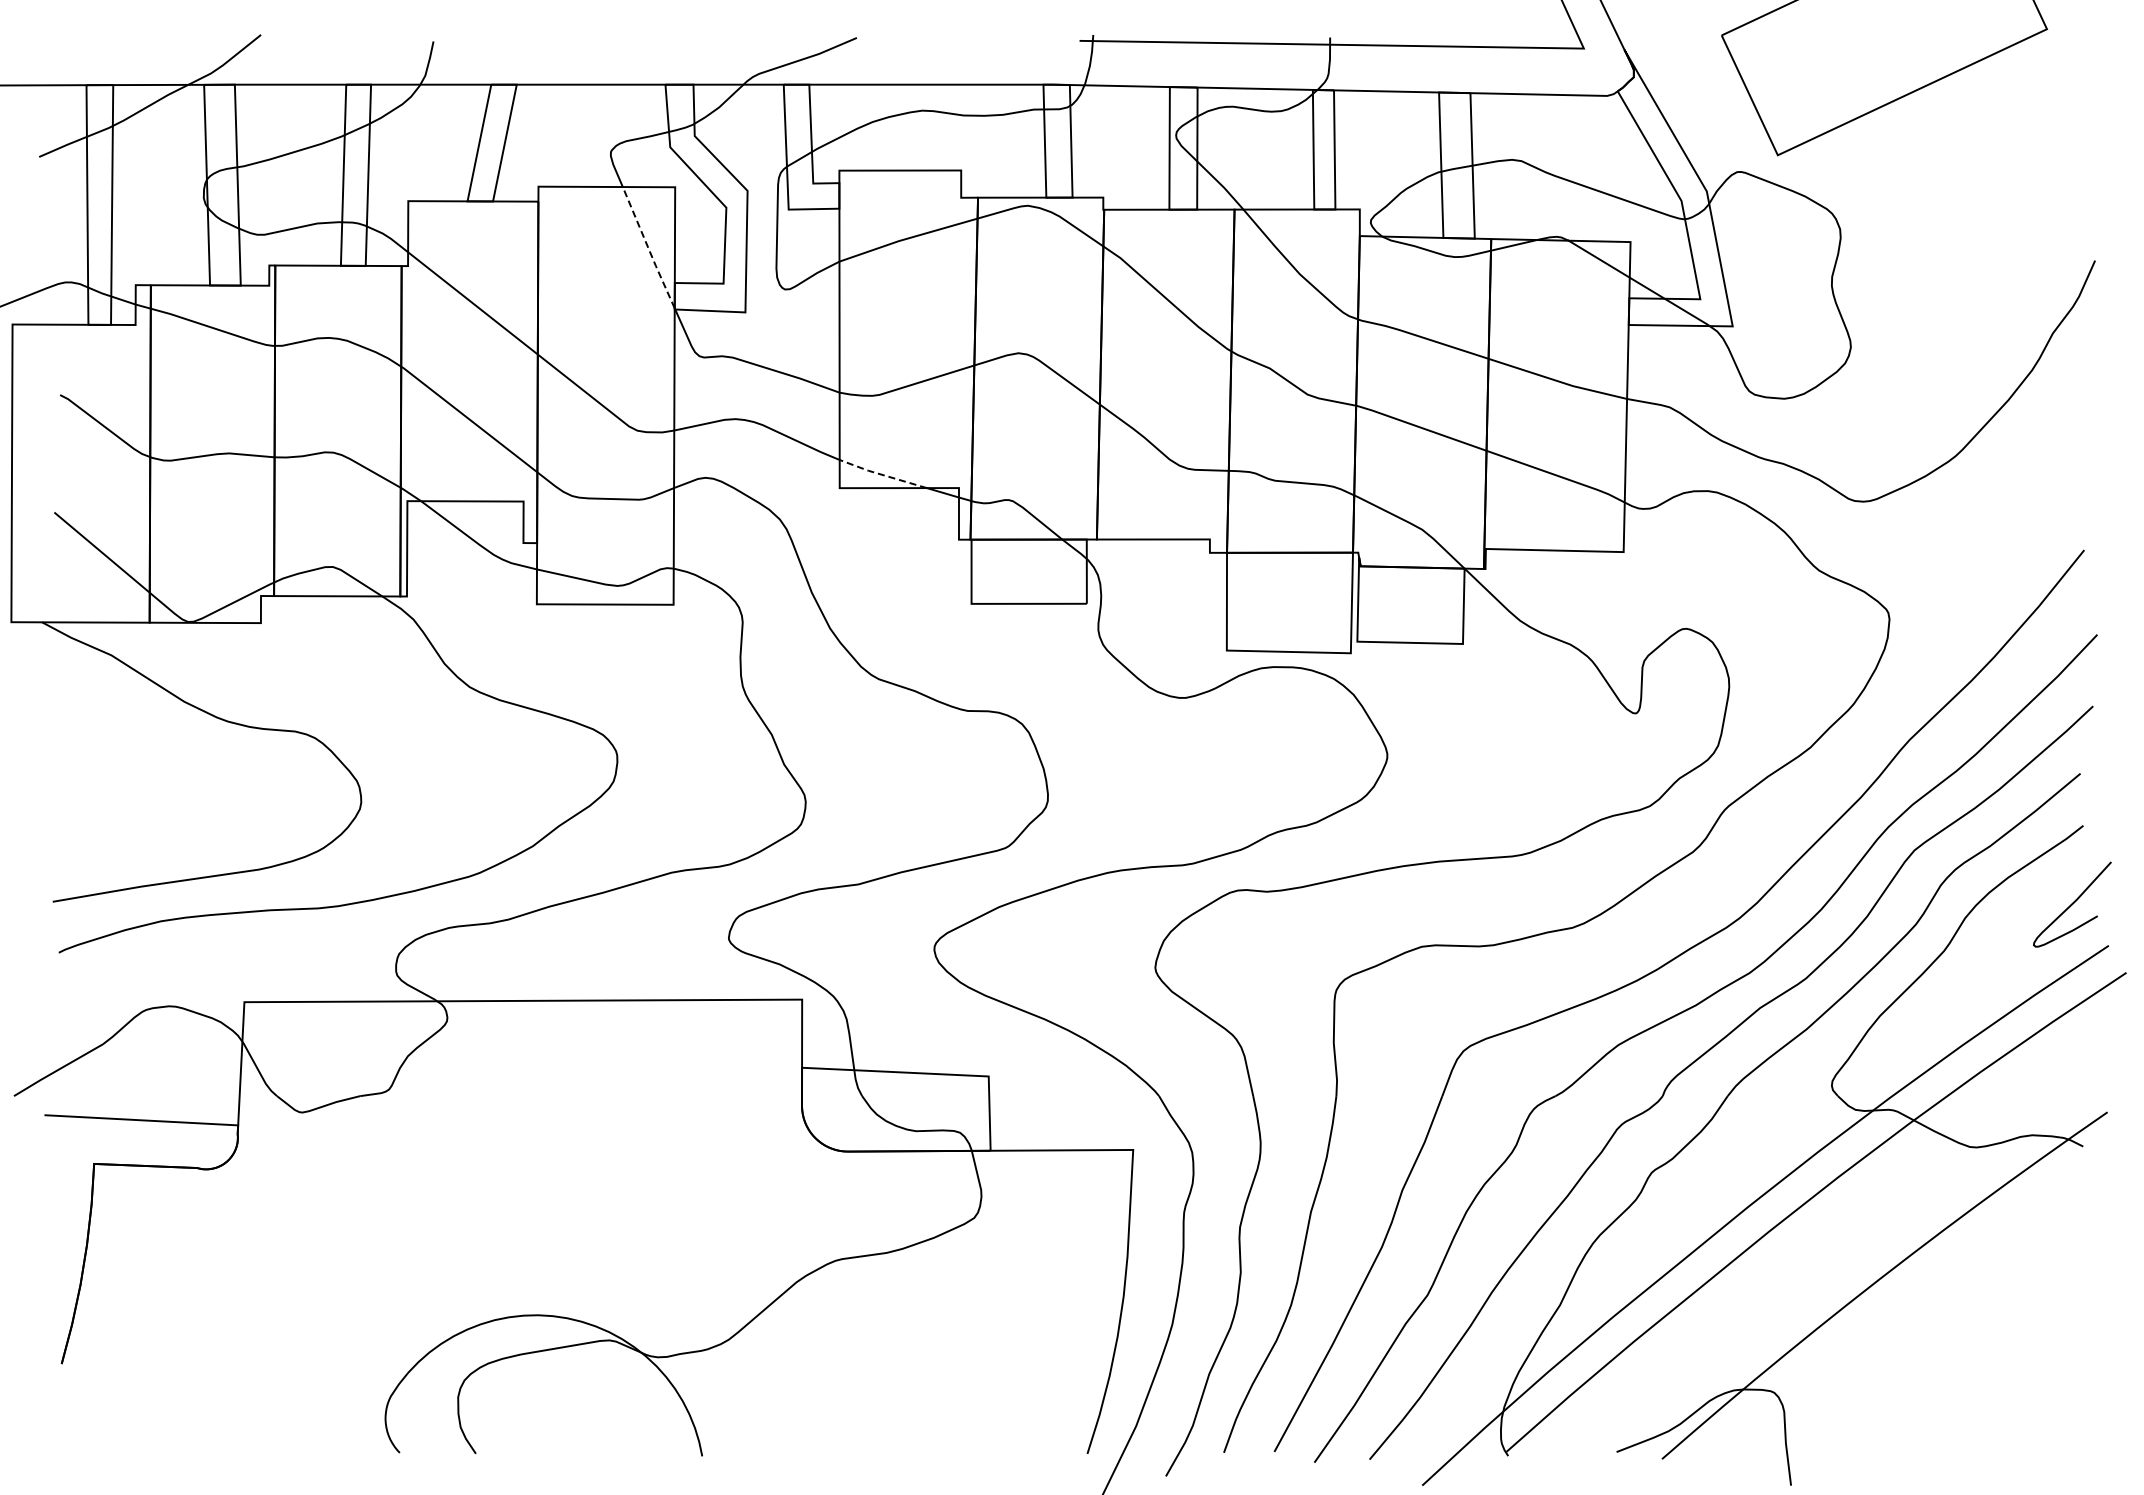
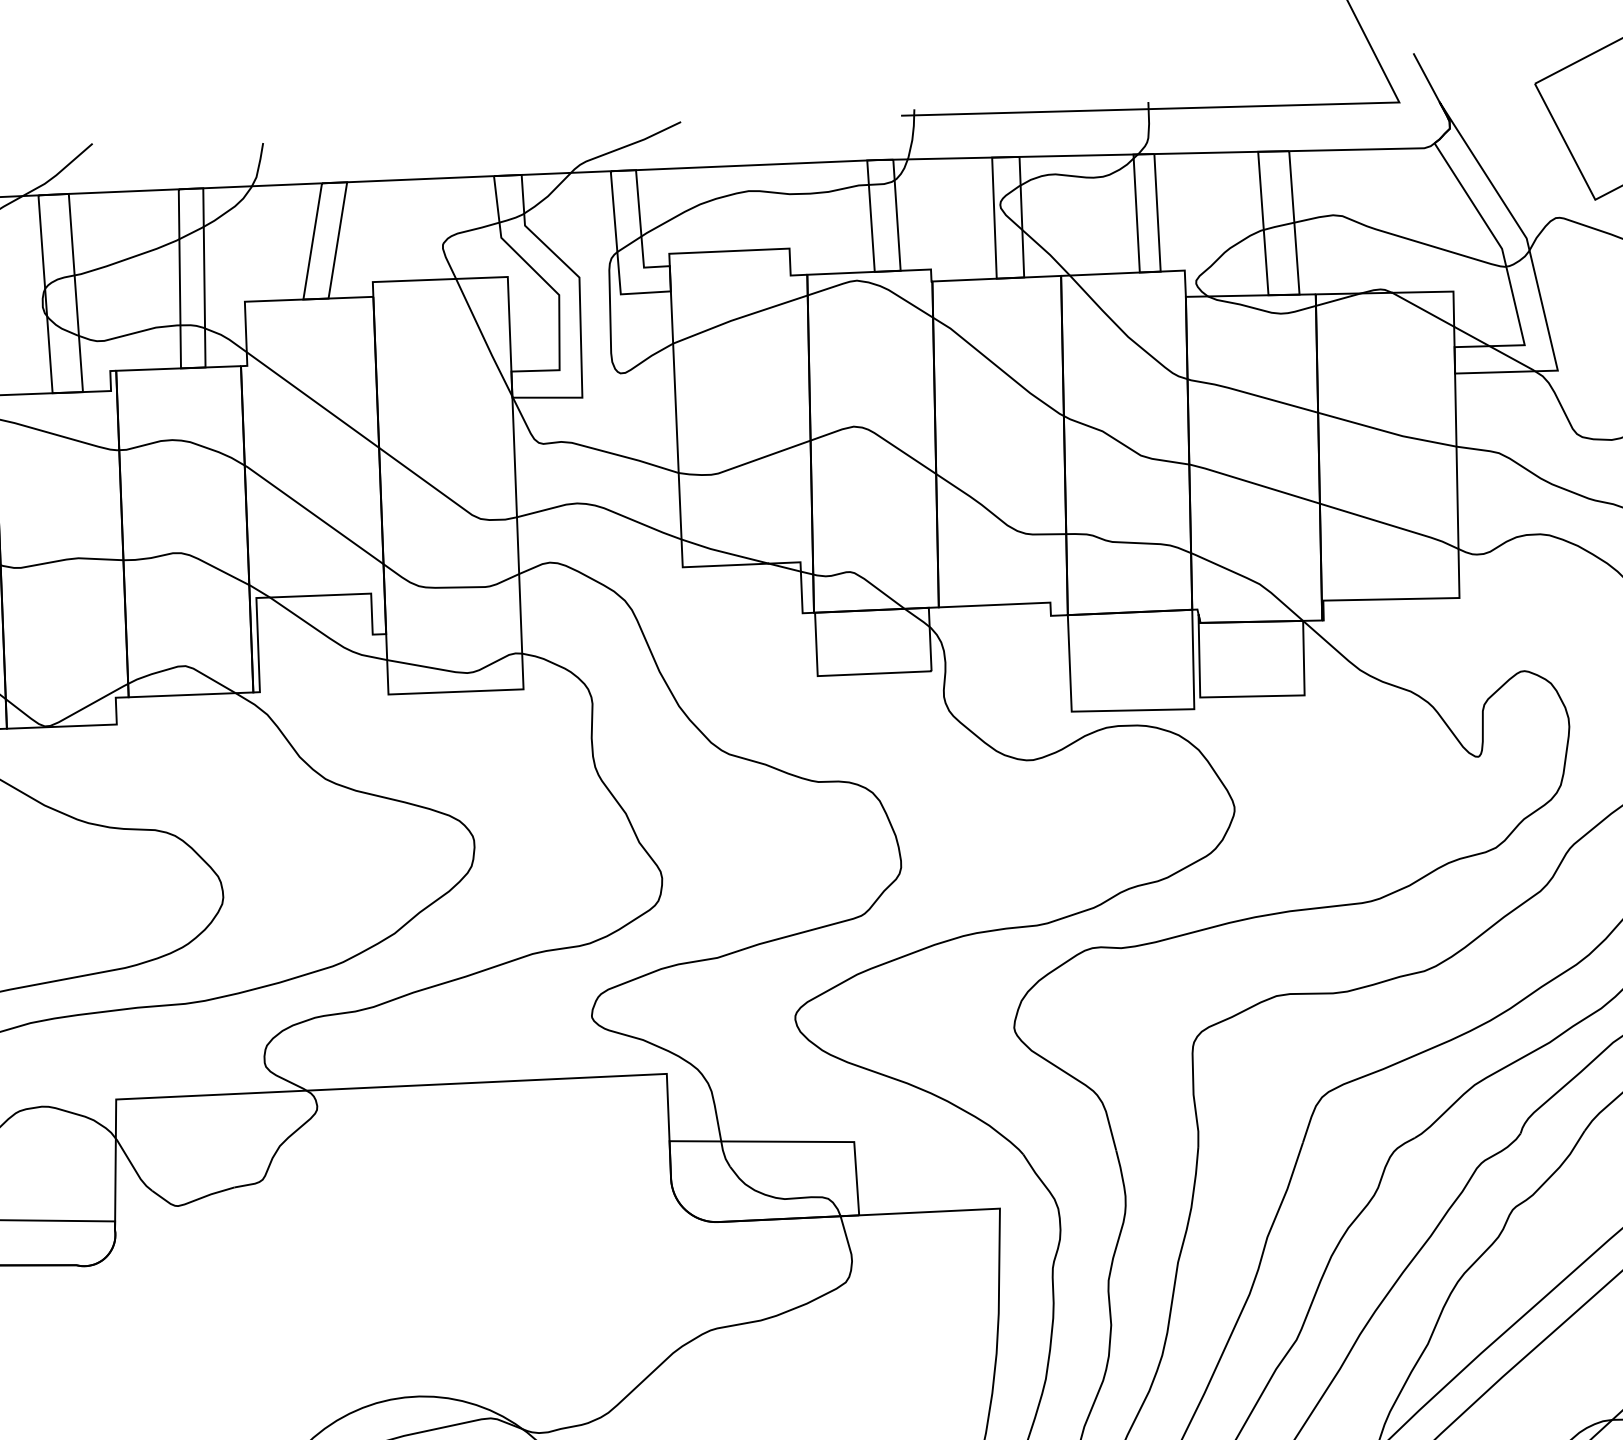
line: (648, 248) -> (484, 338), dashed -> solid
line: (882, 474) -> (724, 552), dashed -> solid

